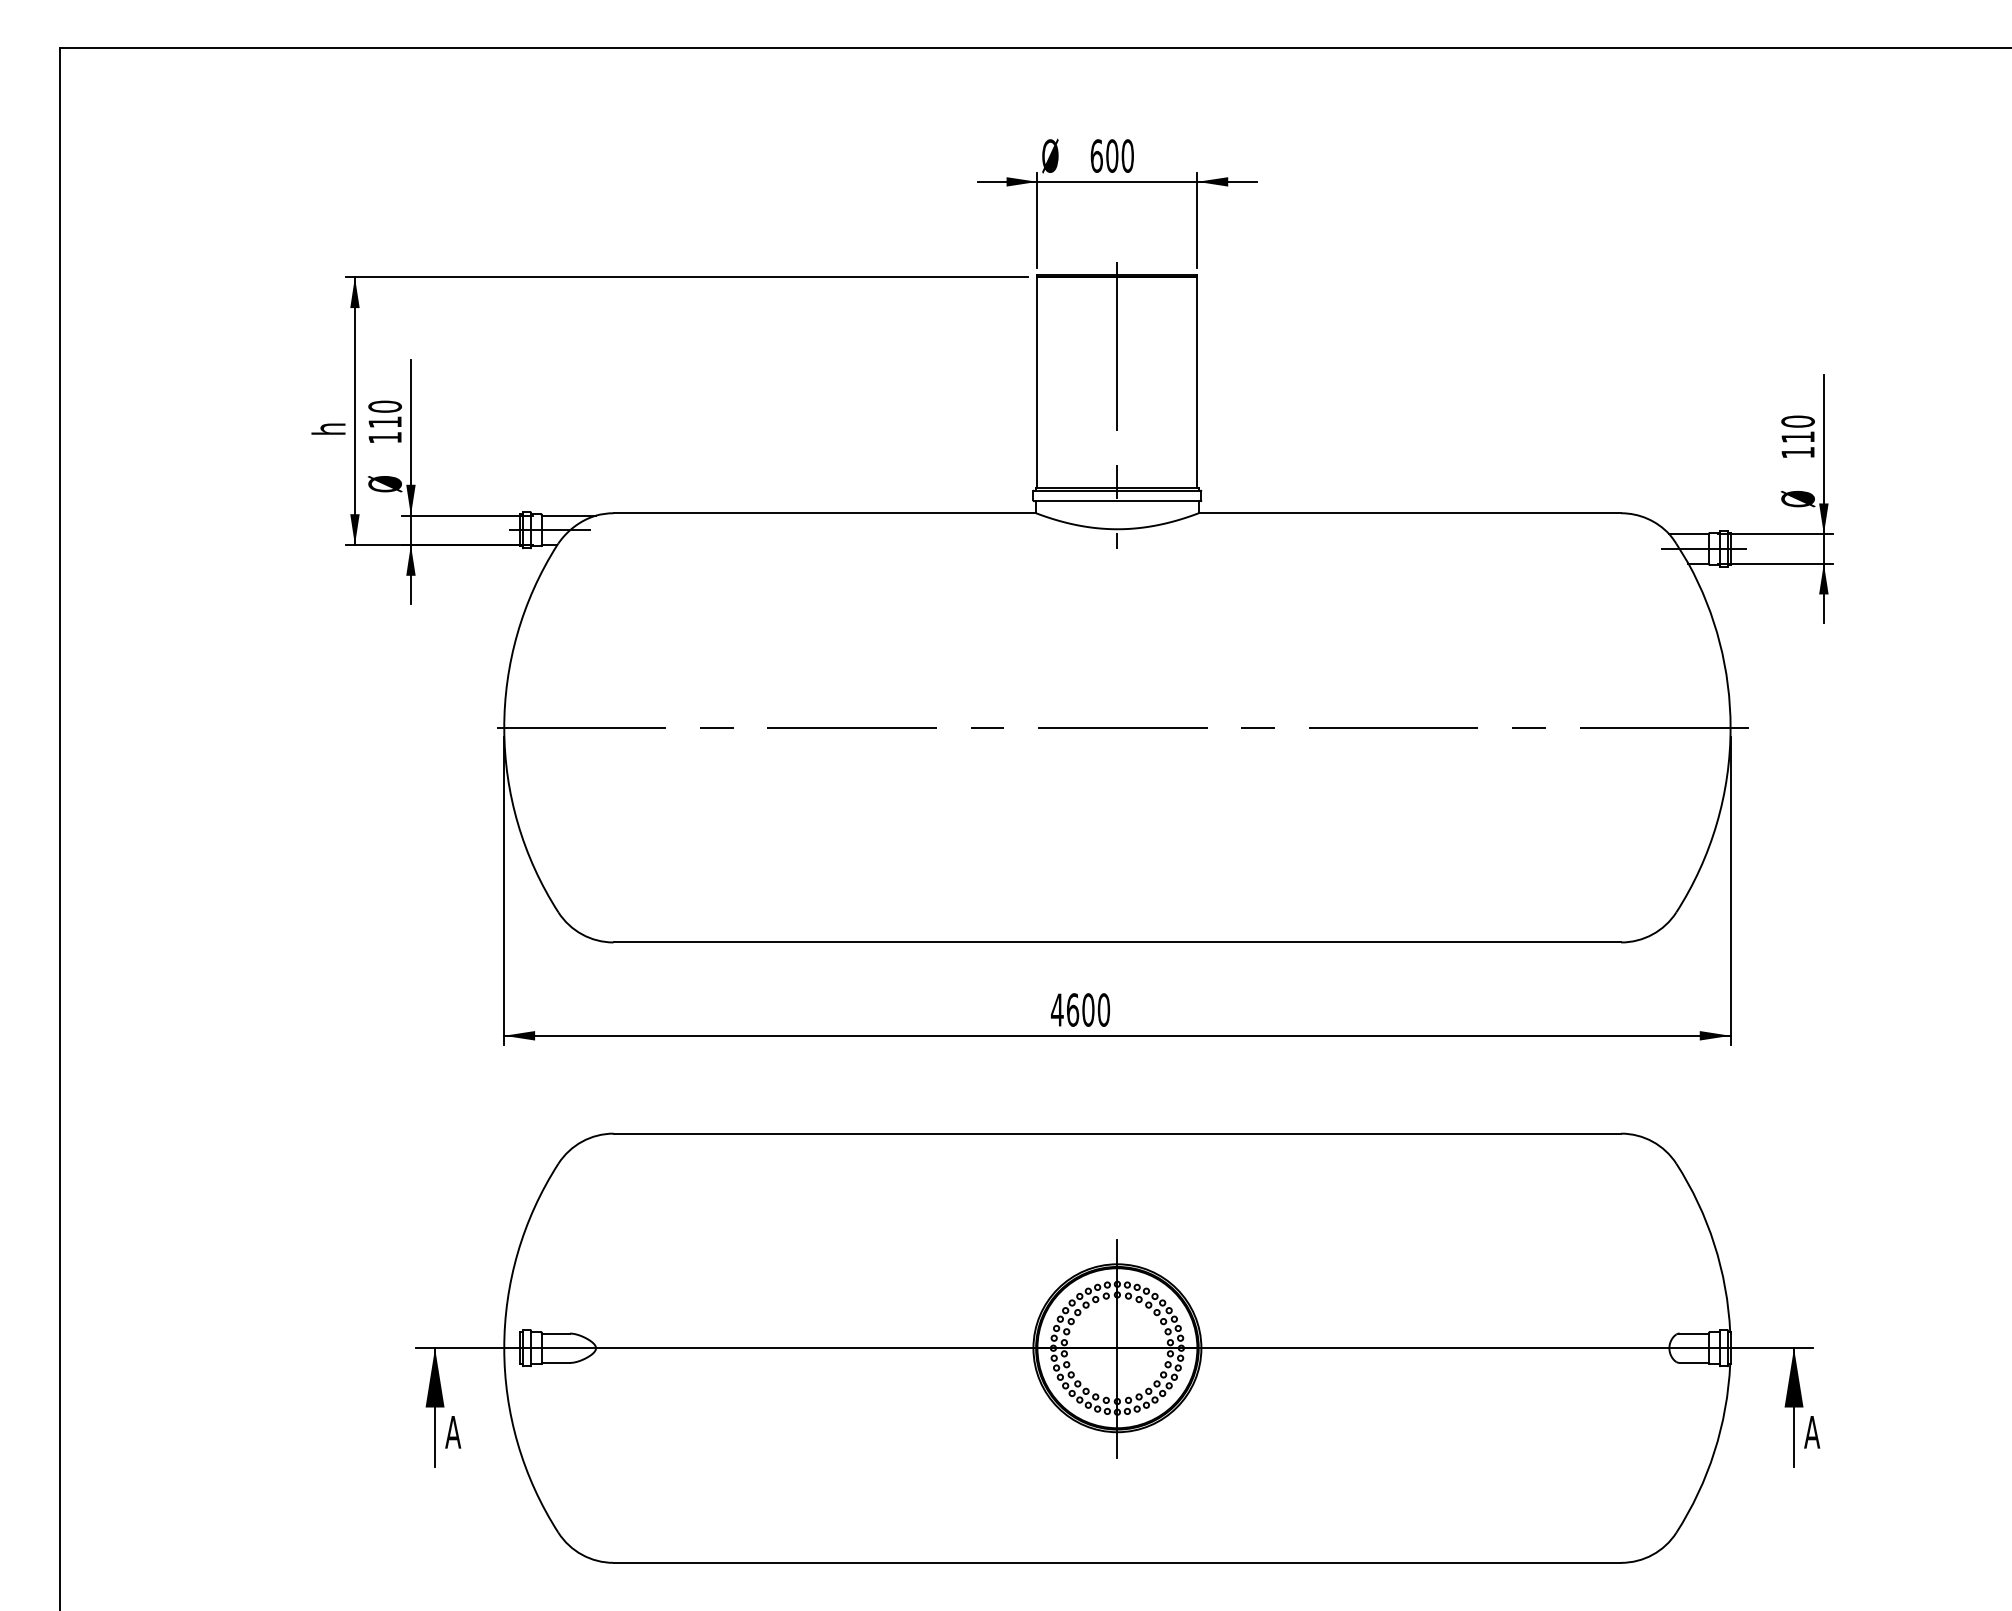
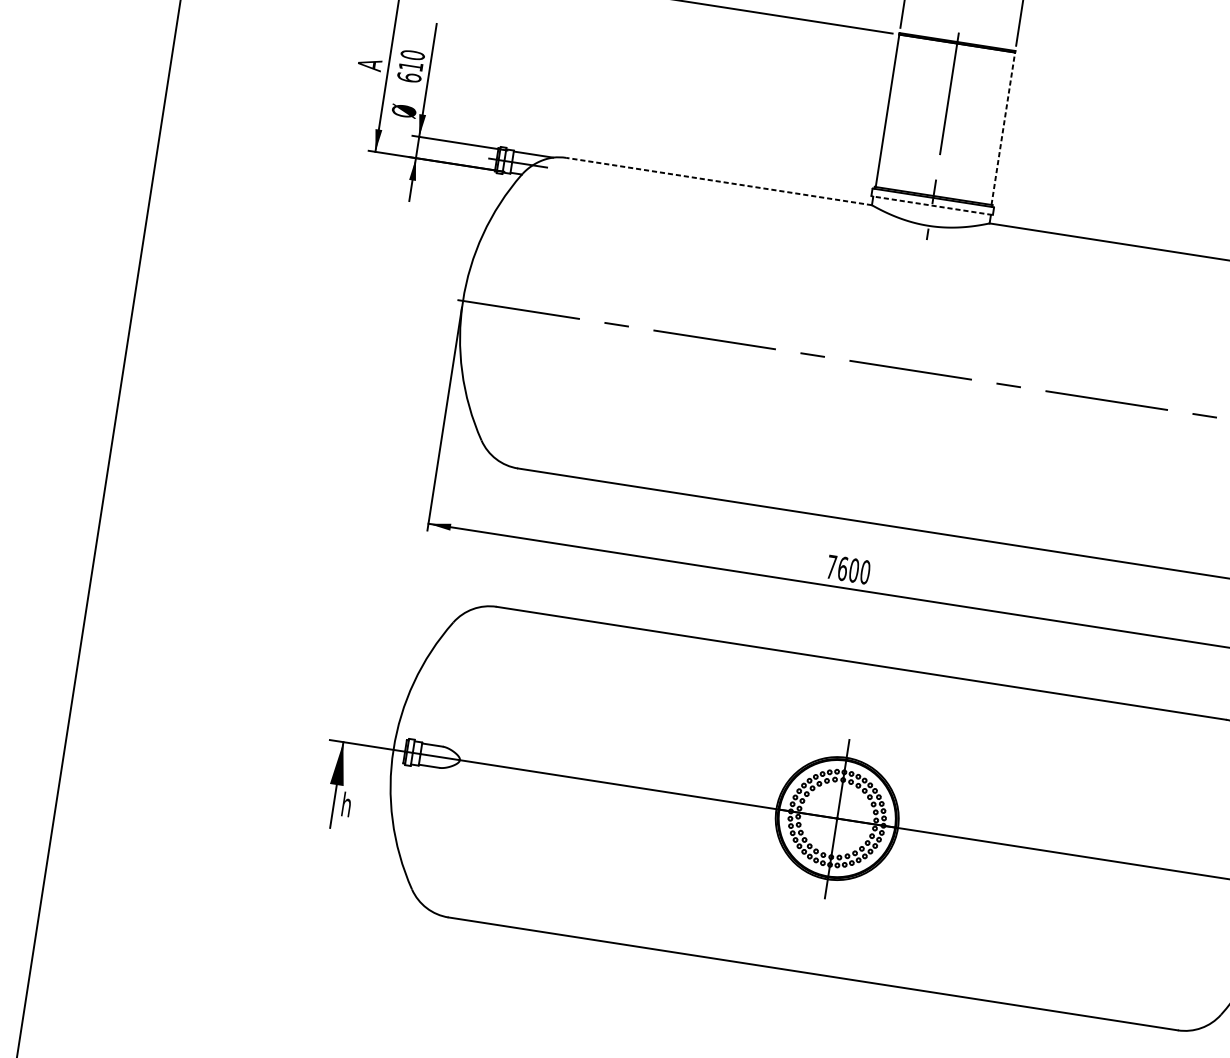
line: (1197, 382) -> (1003, 128), solid -> dashed
text: (328, 428) -> (369, 64), h -> A
text: (385, 437) -> (409, 77), 110 -> 610
line: (1116, 501) -> (931, 205), solid -> dashed
line: (824, 513) -> (718, 181), solid -> dashed
text: (1056, 1009) -> (831, 566), 4600 -> 7600
text: (453, 1431) -> (347, 804), A -> h

